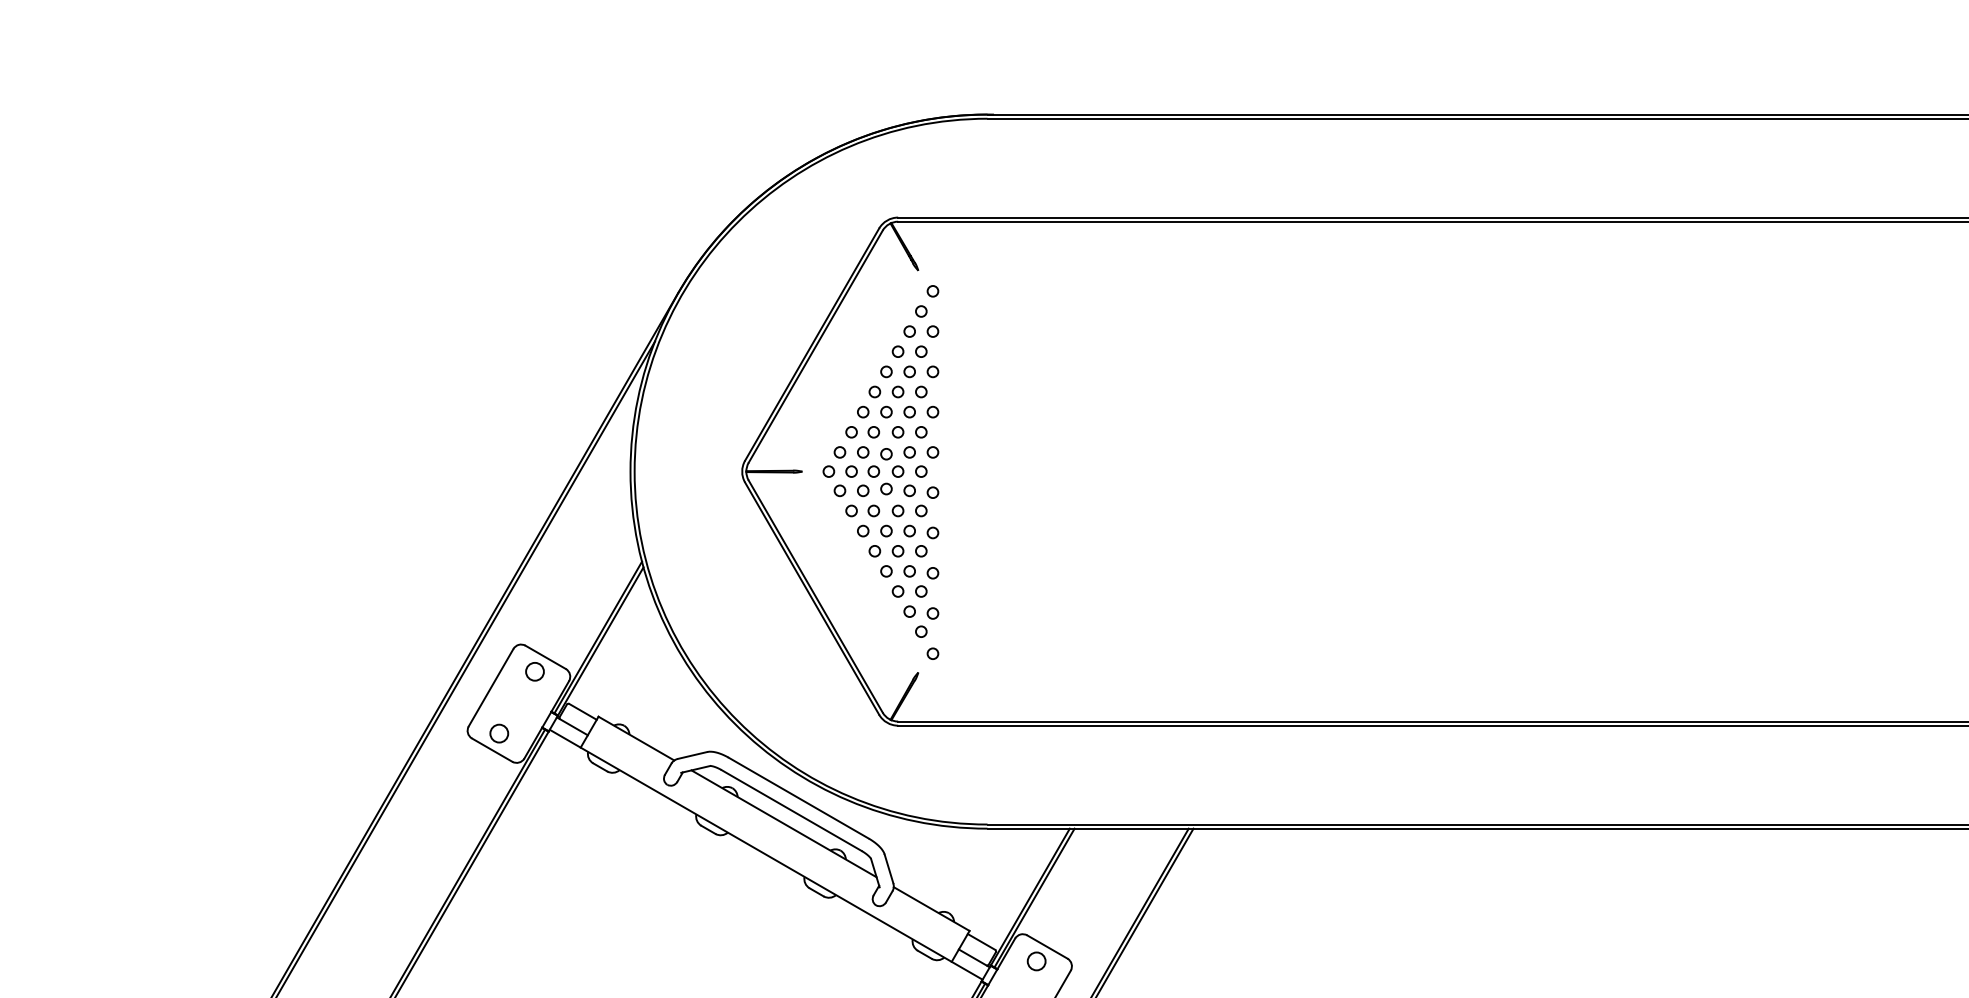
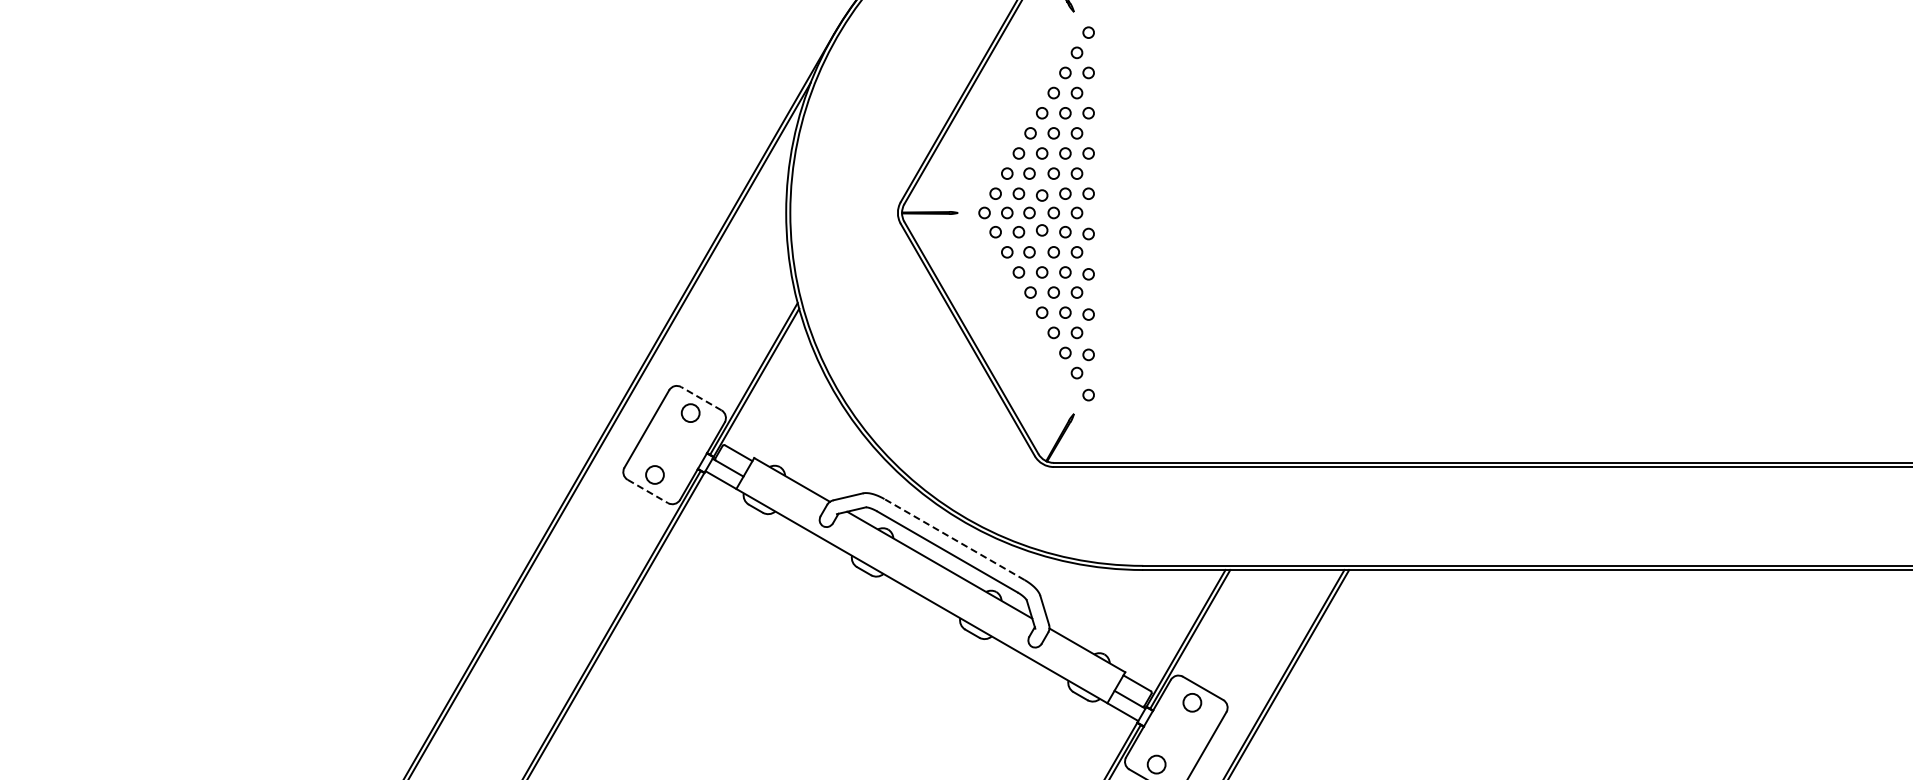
line: (545, 657) -> (701, 398), solid -> dashed
line: (492, 750) -> (648, 491), solid -> dashed
line: (798, 798) -> (954, 539), solid -> dashed

